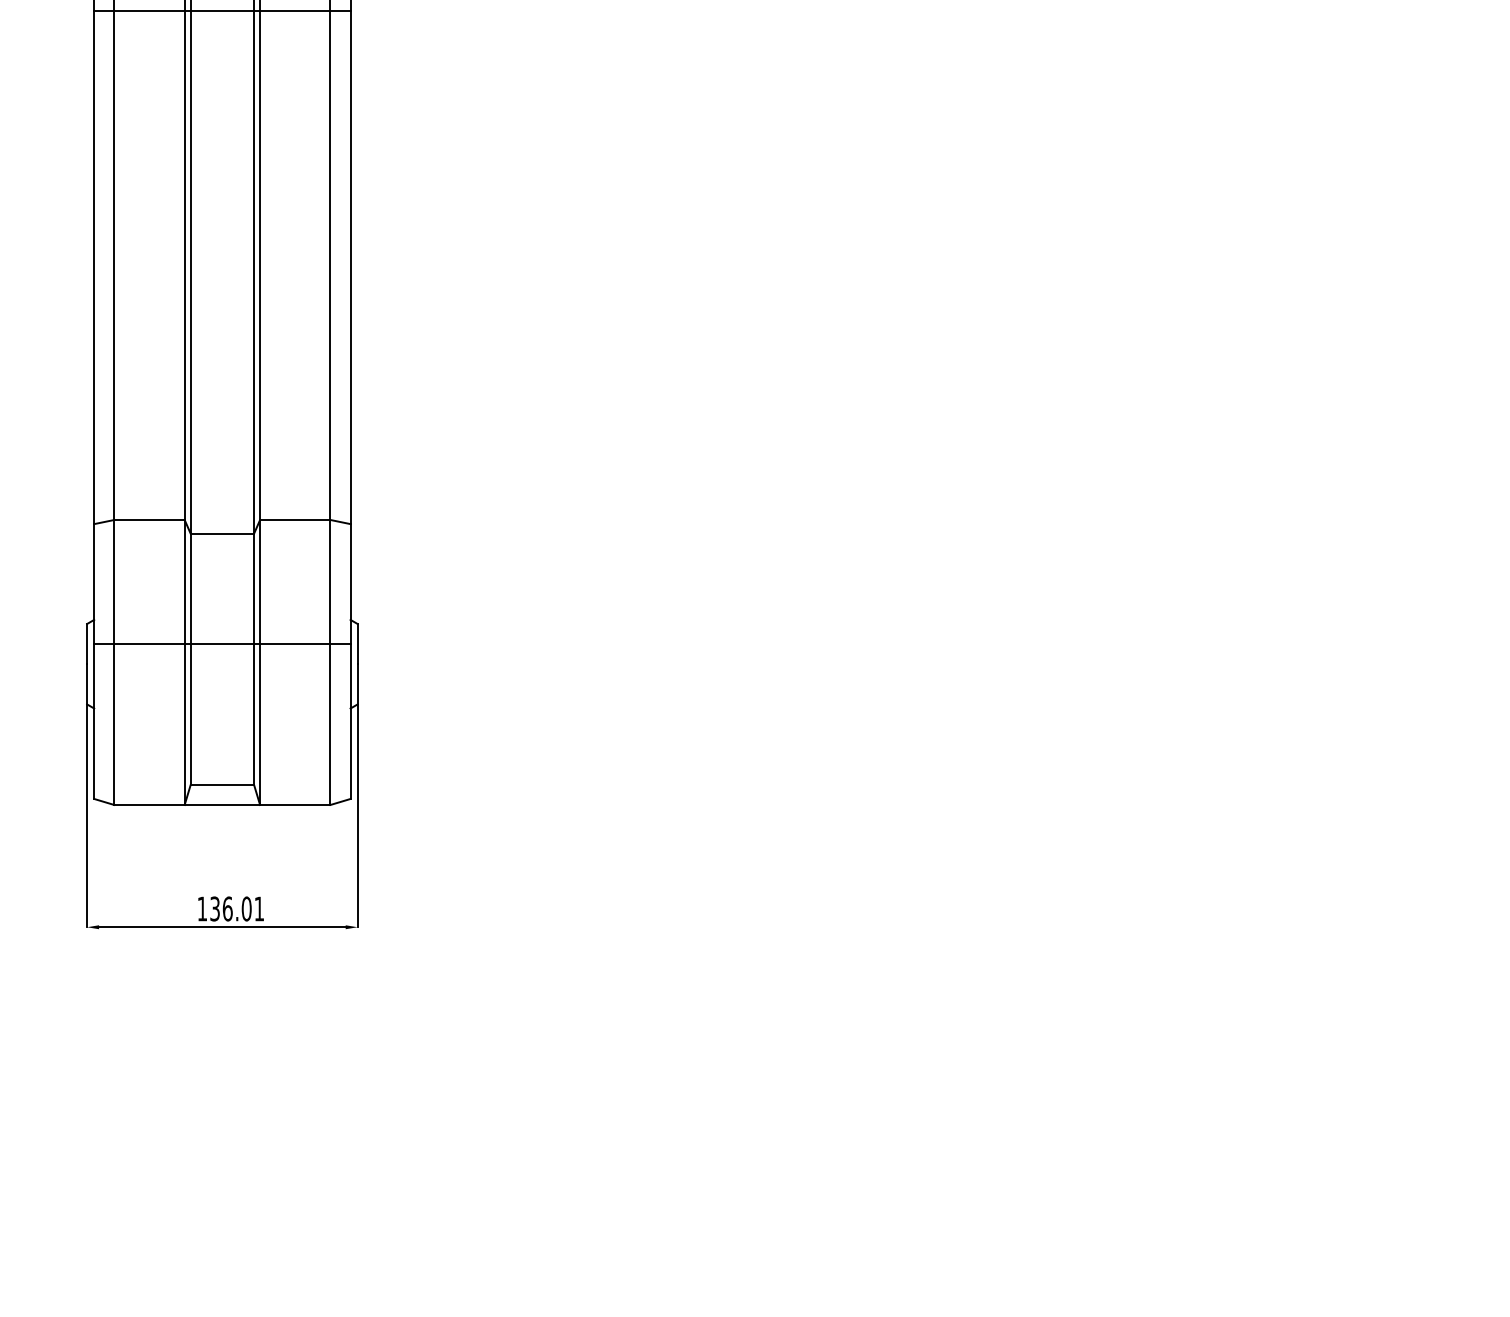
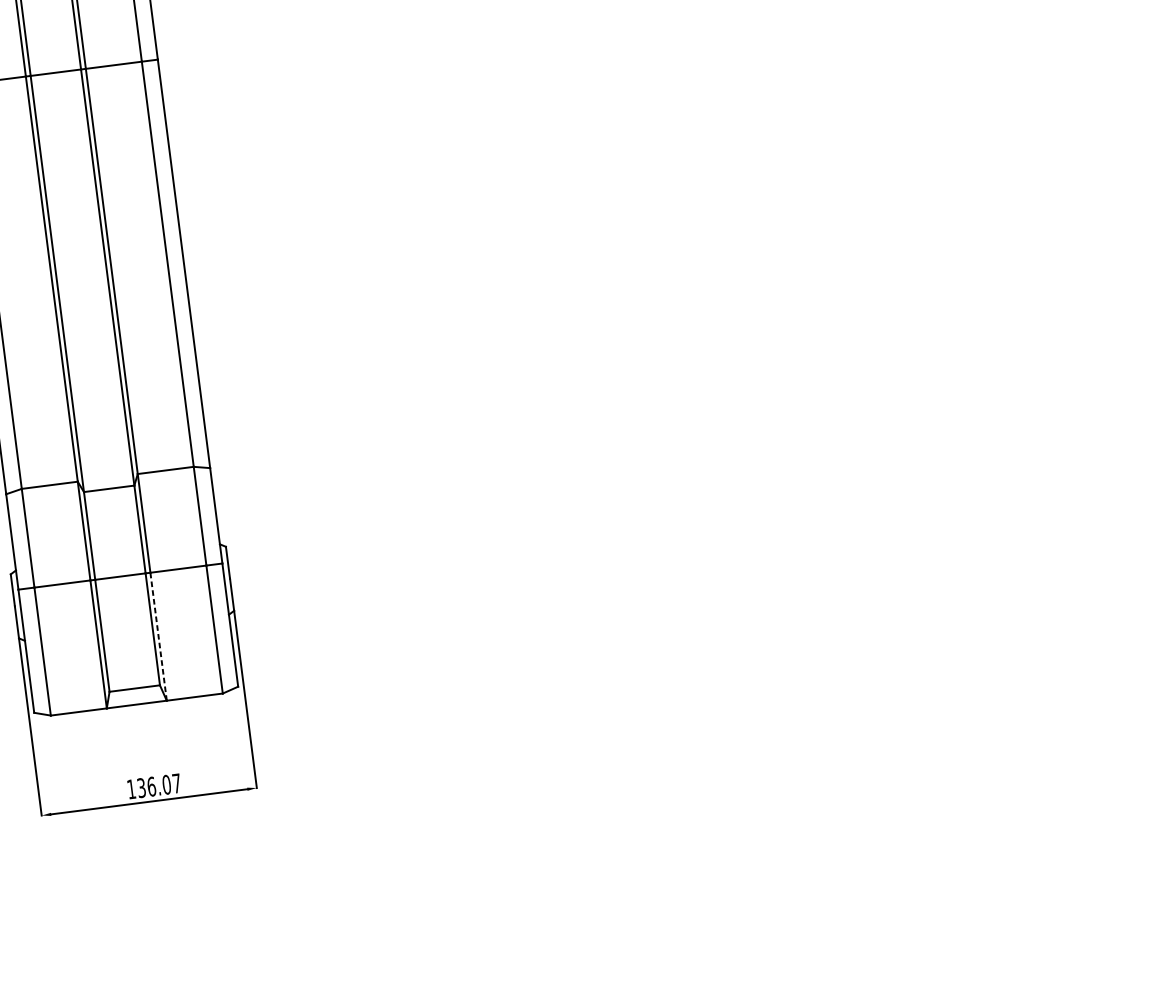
line: (260, 725) -> (159, 637), solid -> dashed
text: (258, 908) -> (176, 783), 136.01 -> 136.07

